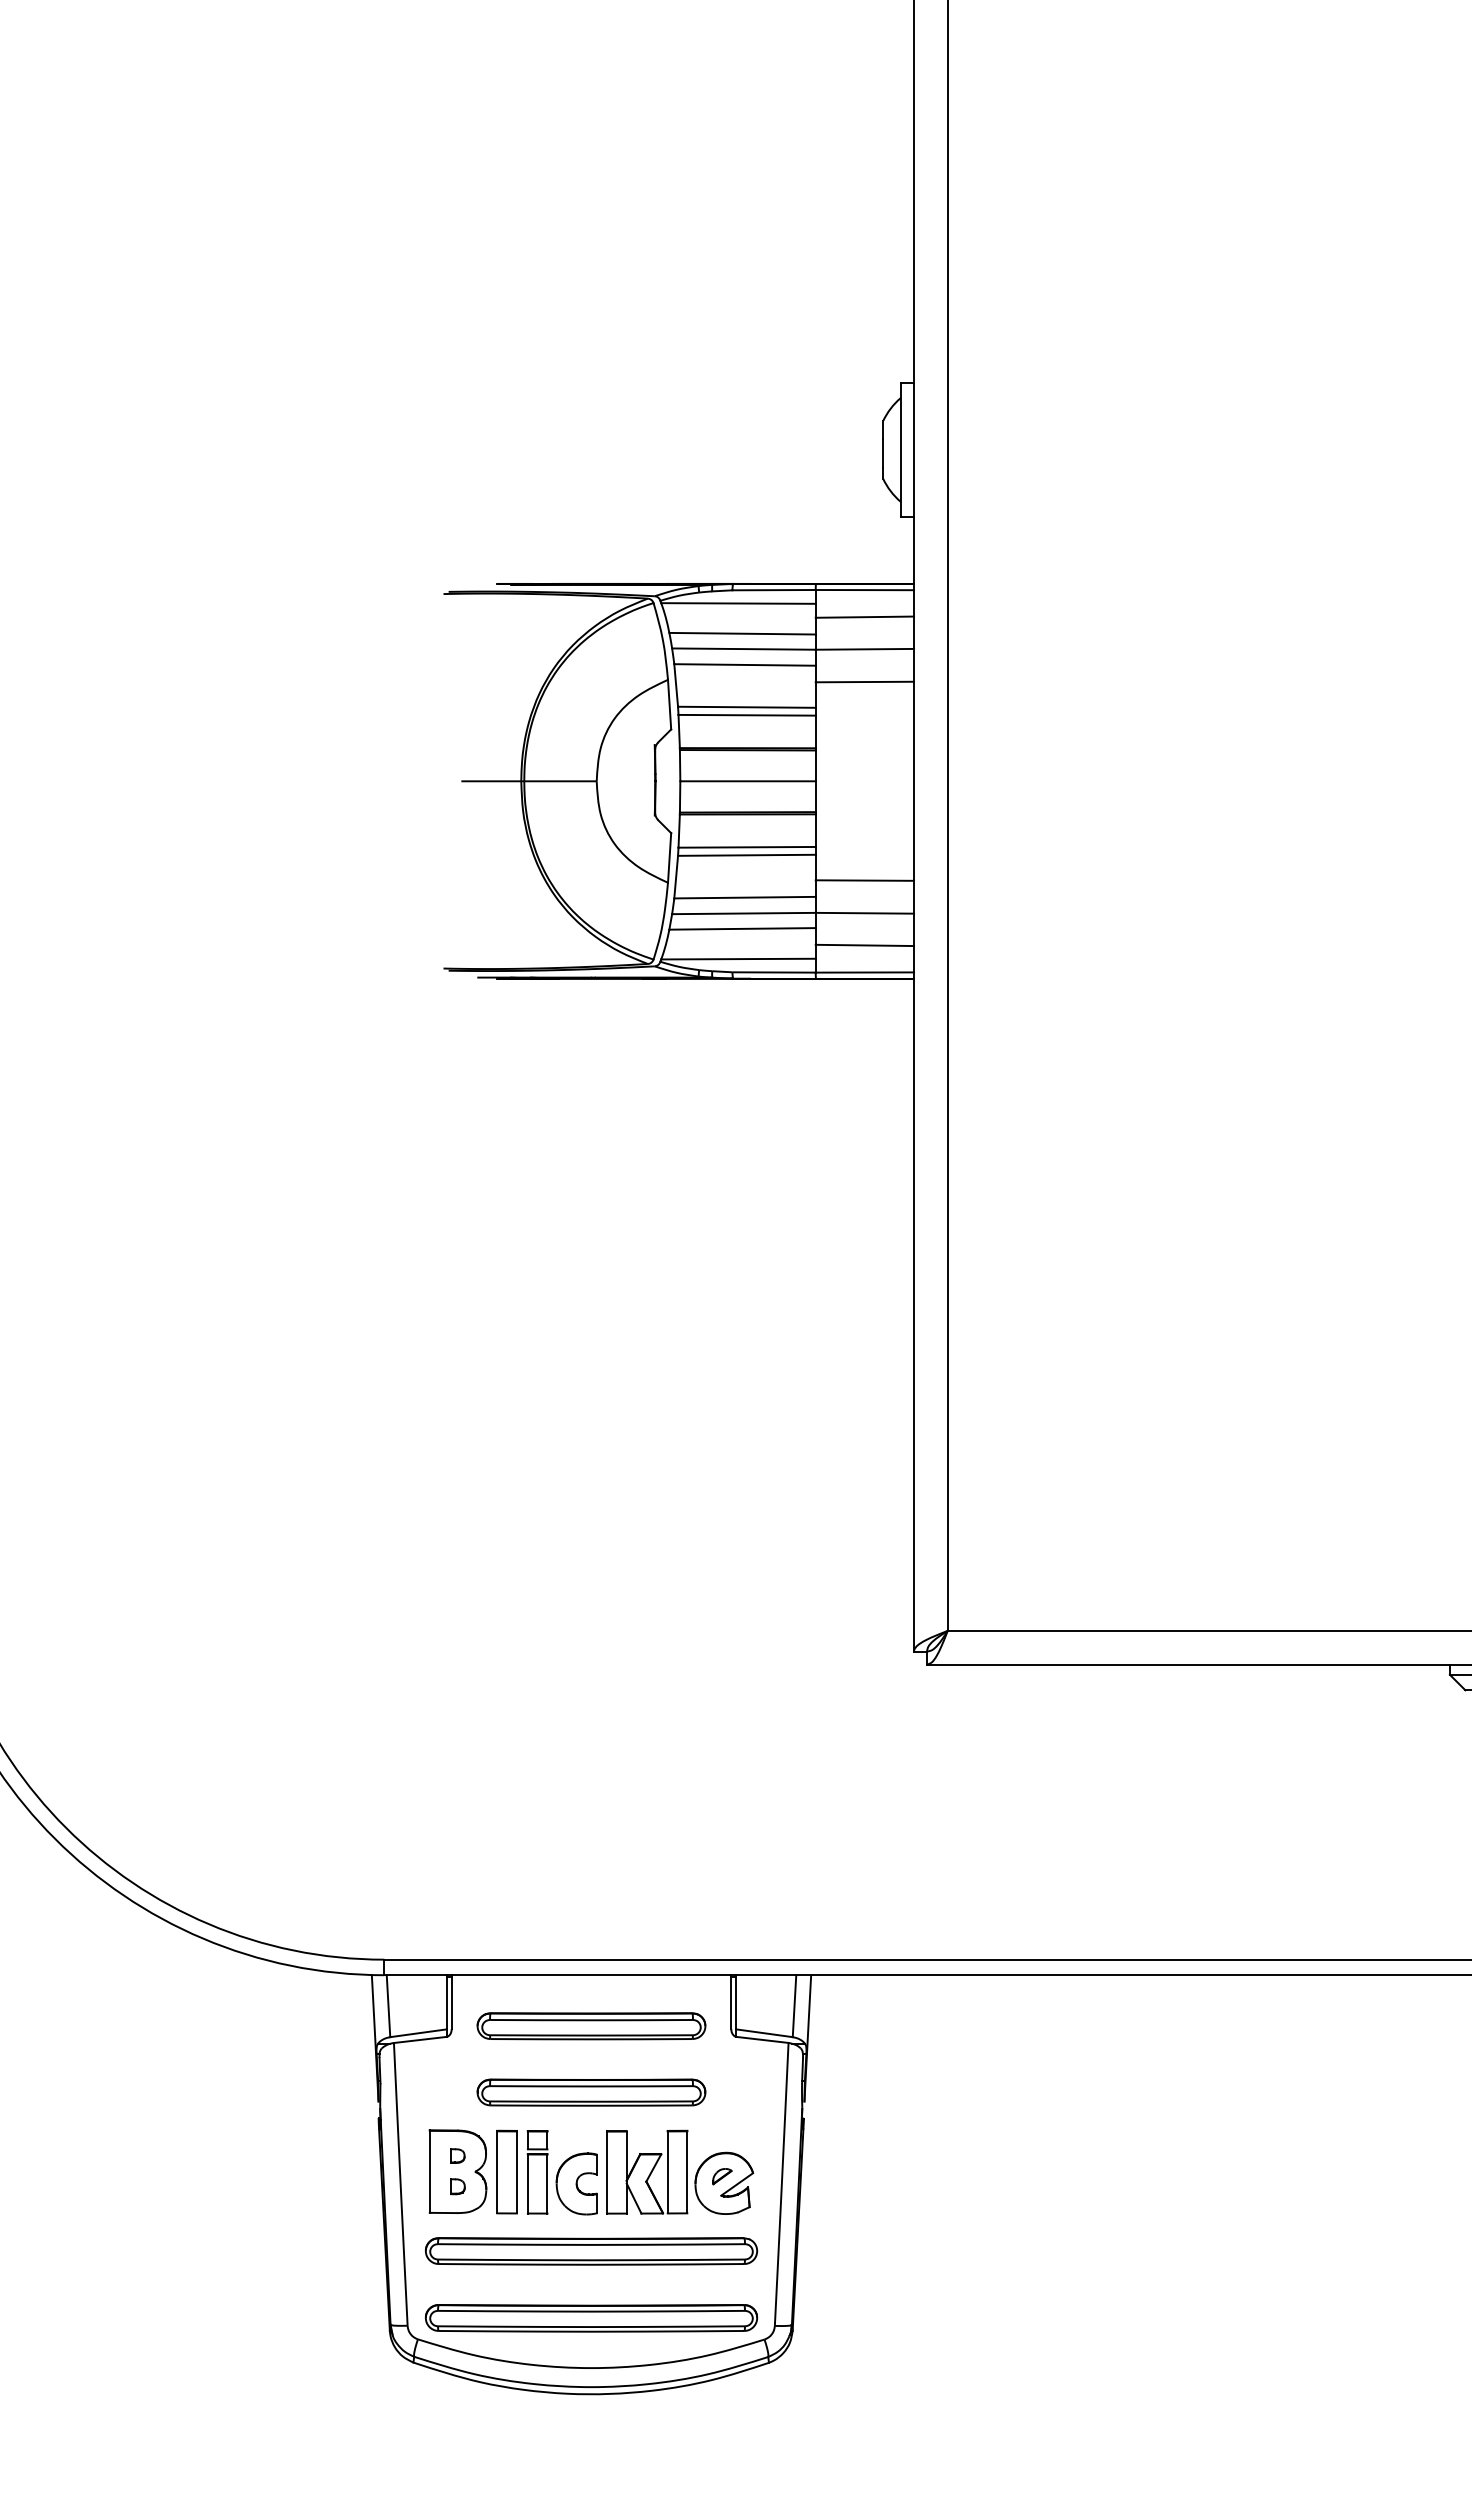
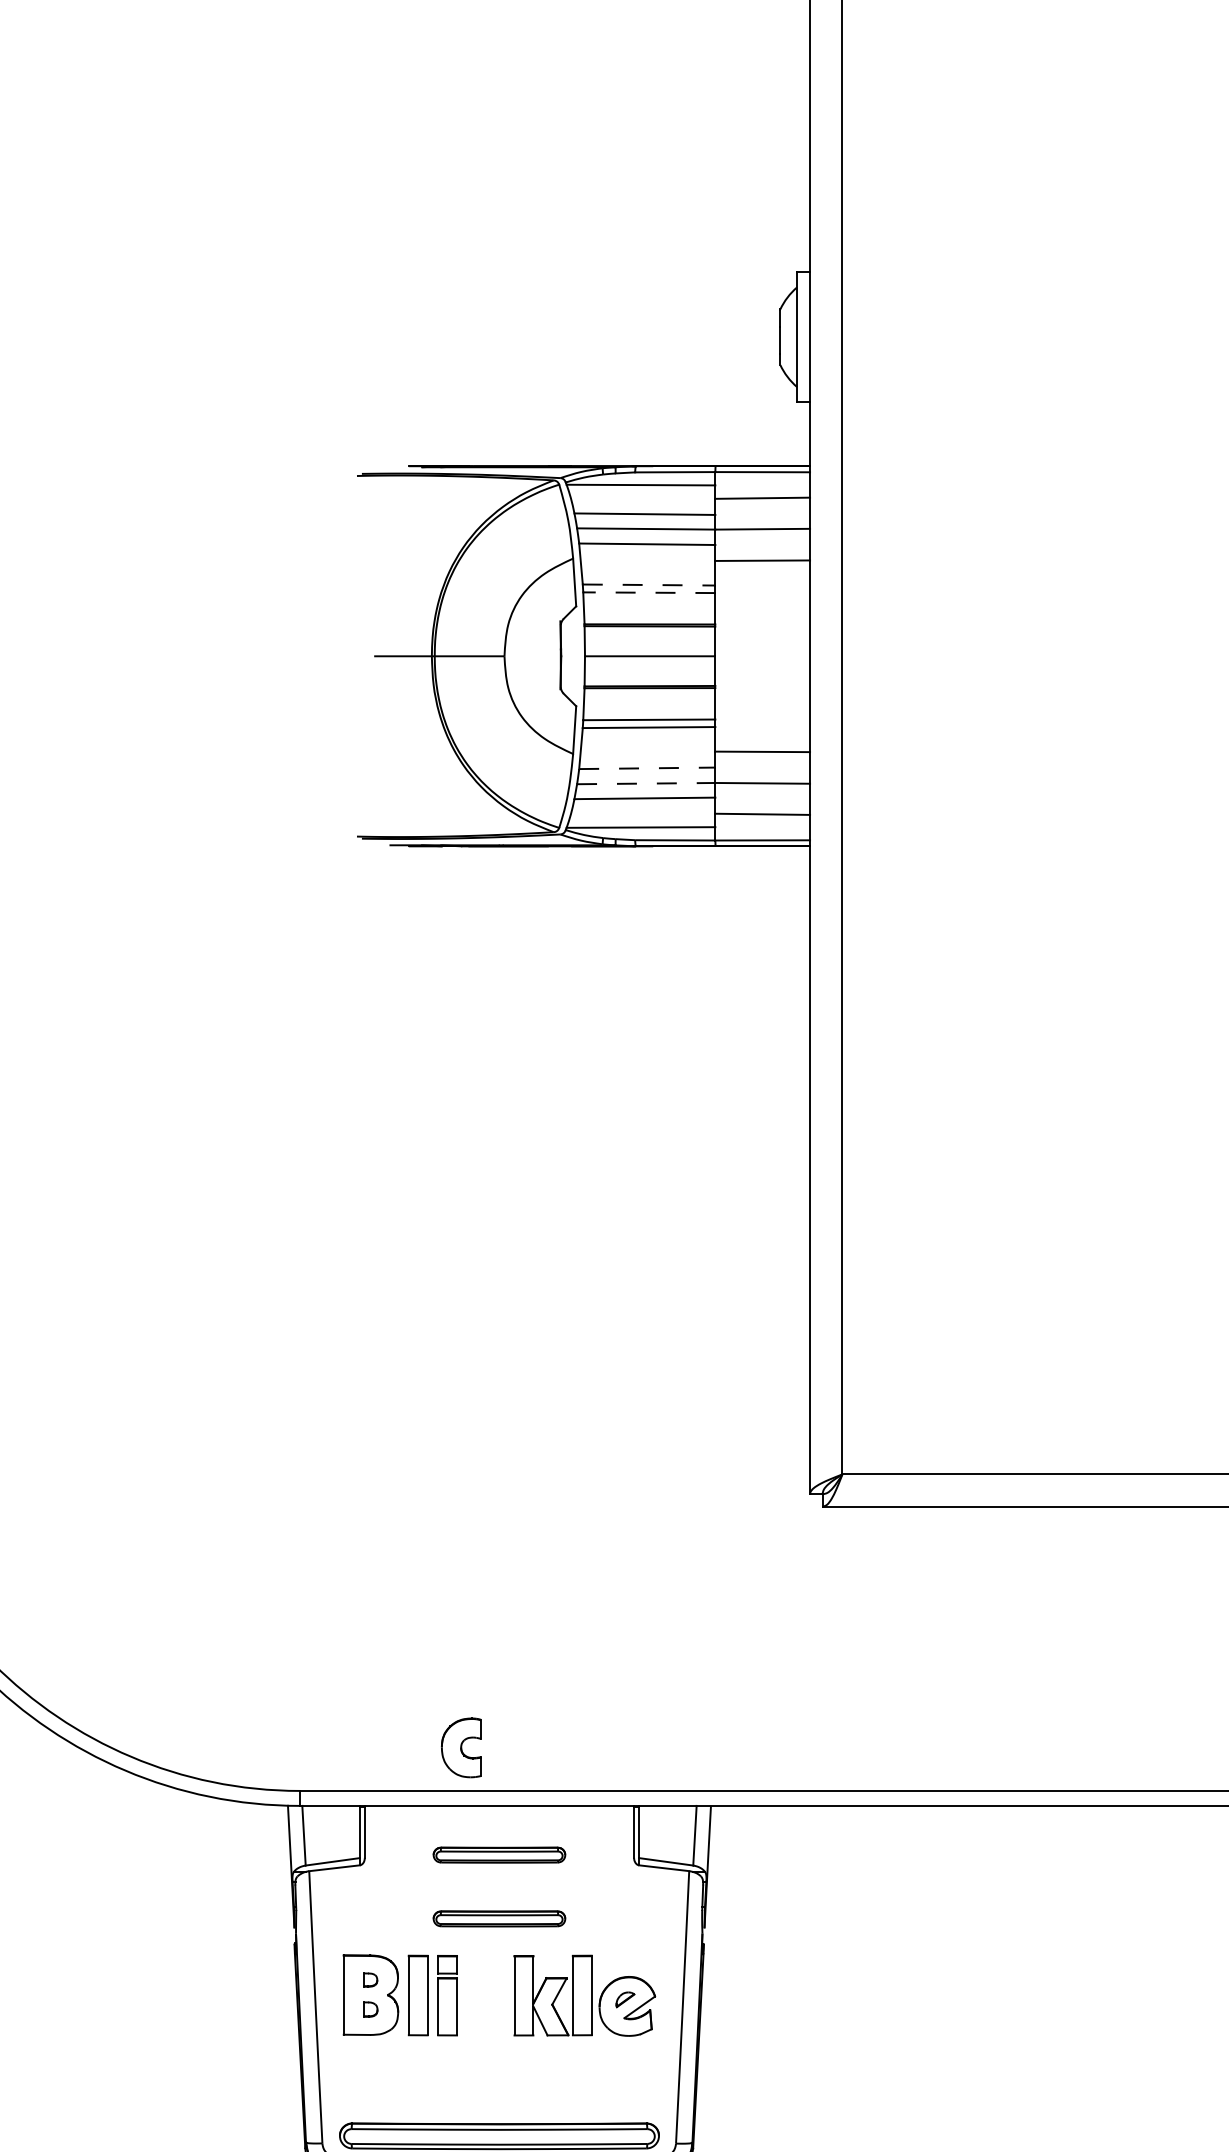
line: (746, 707) -> (648, 585), solid -> dashed
line: (747, 715) -> (649, 592), solid -> dashed
line: (745, 897) -> (647, 768), solid -> dashed
line: (743, 913) -> (645, 783), solid -> dashed
part: (591, 2026) -> (499, 1855), size x0.6
part: (591, 2092) -> (499, 1918), size x0.6
part: (576, 2183) -> (460, 1747), moved
part: (591, 2251) -> (499, 2071), removed

